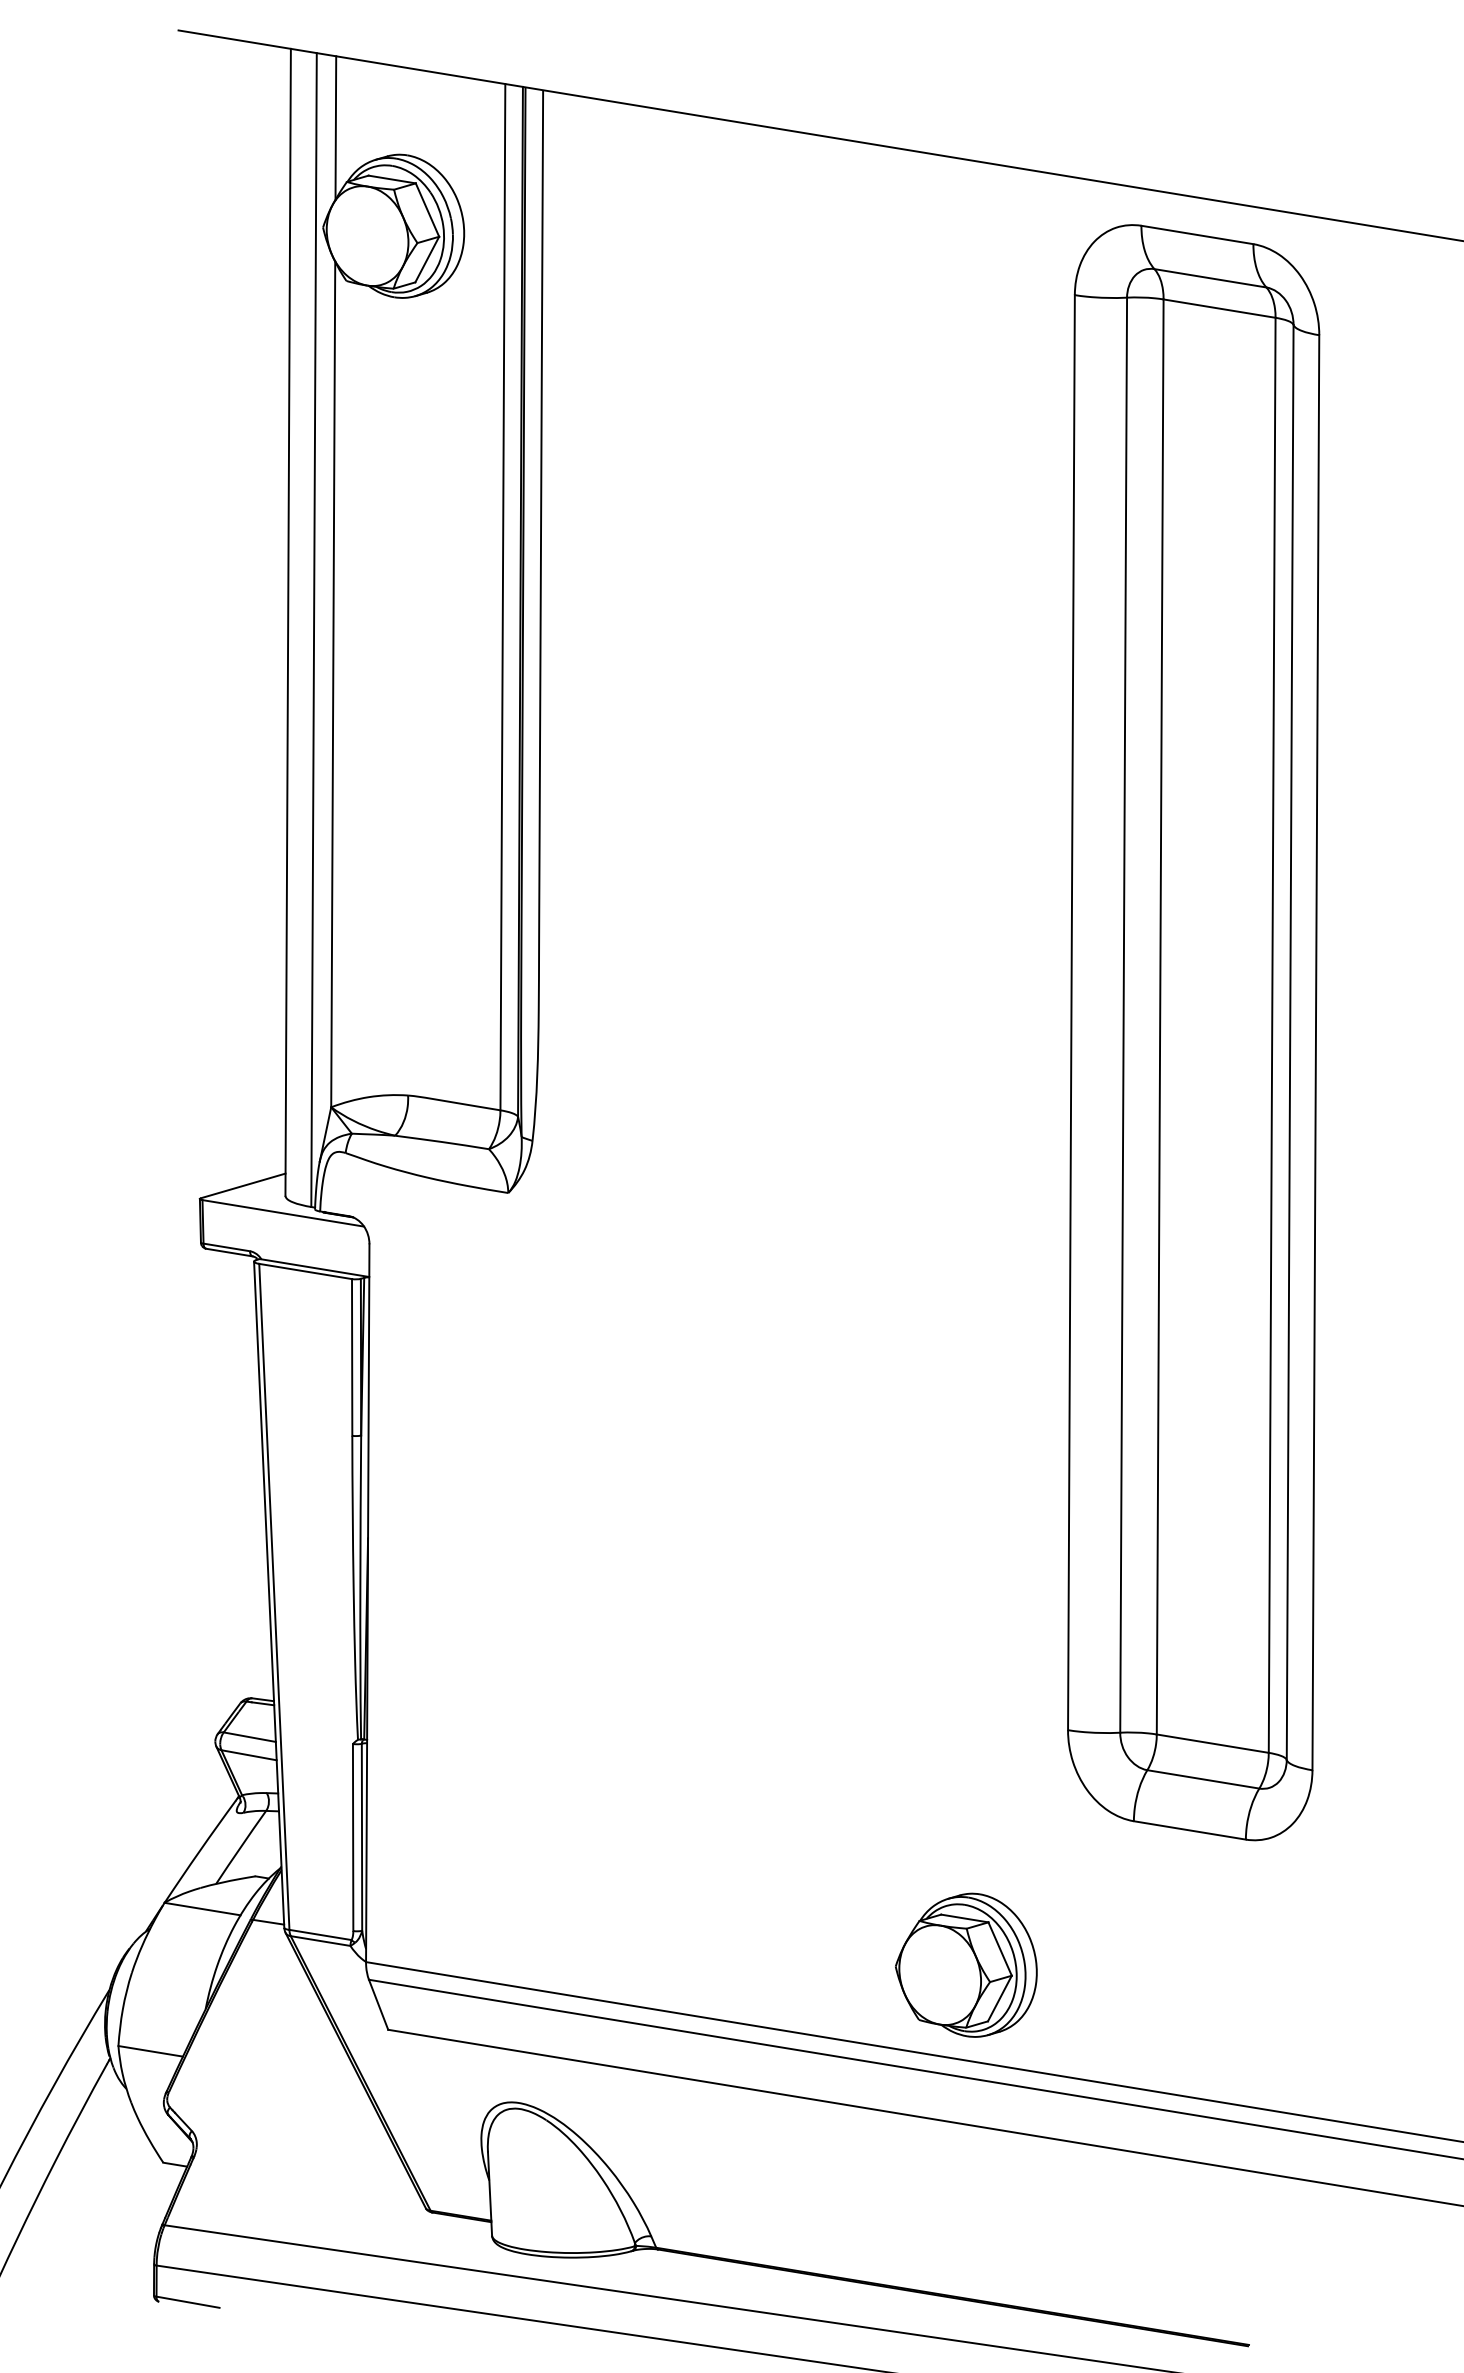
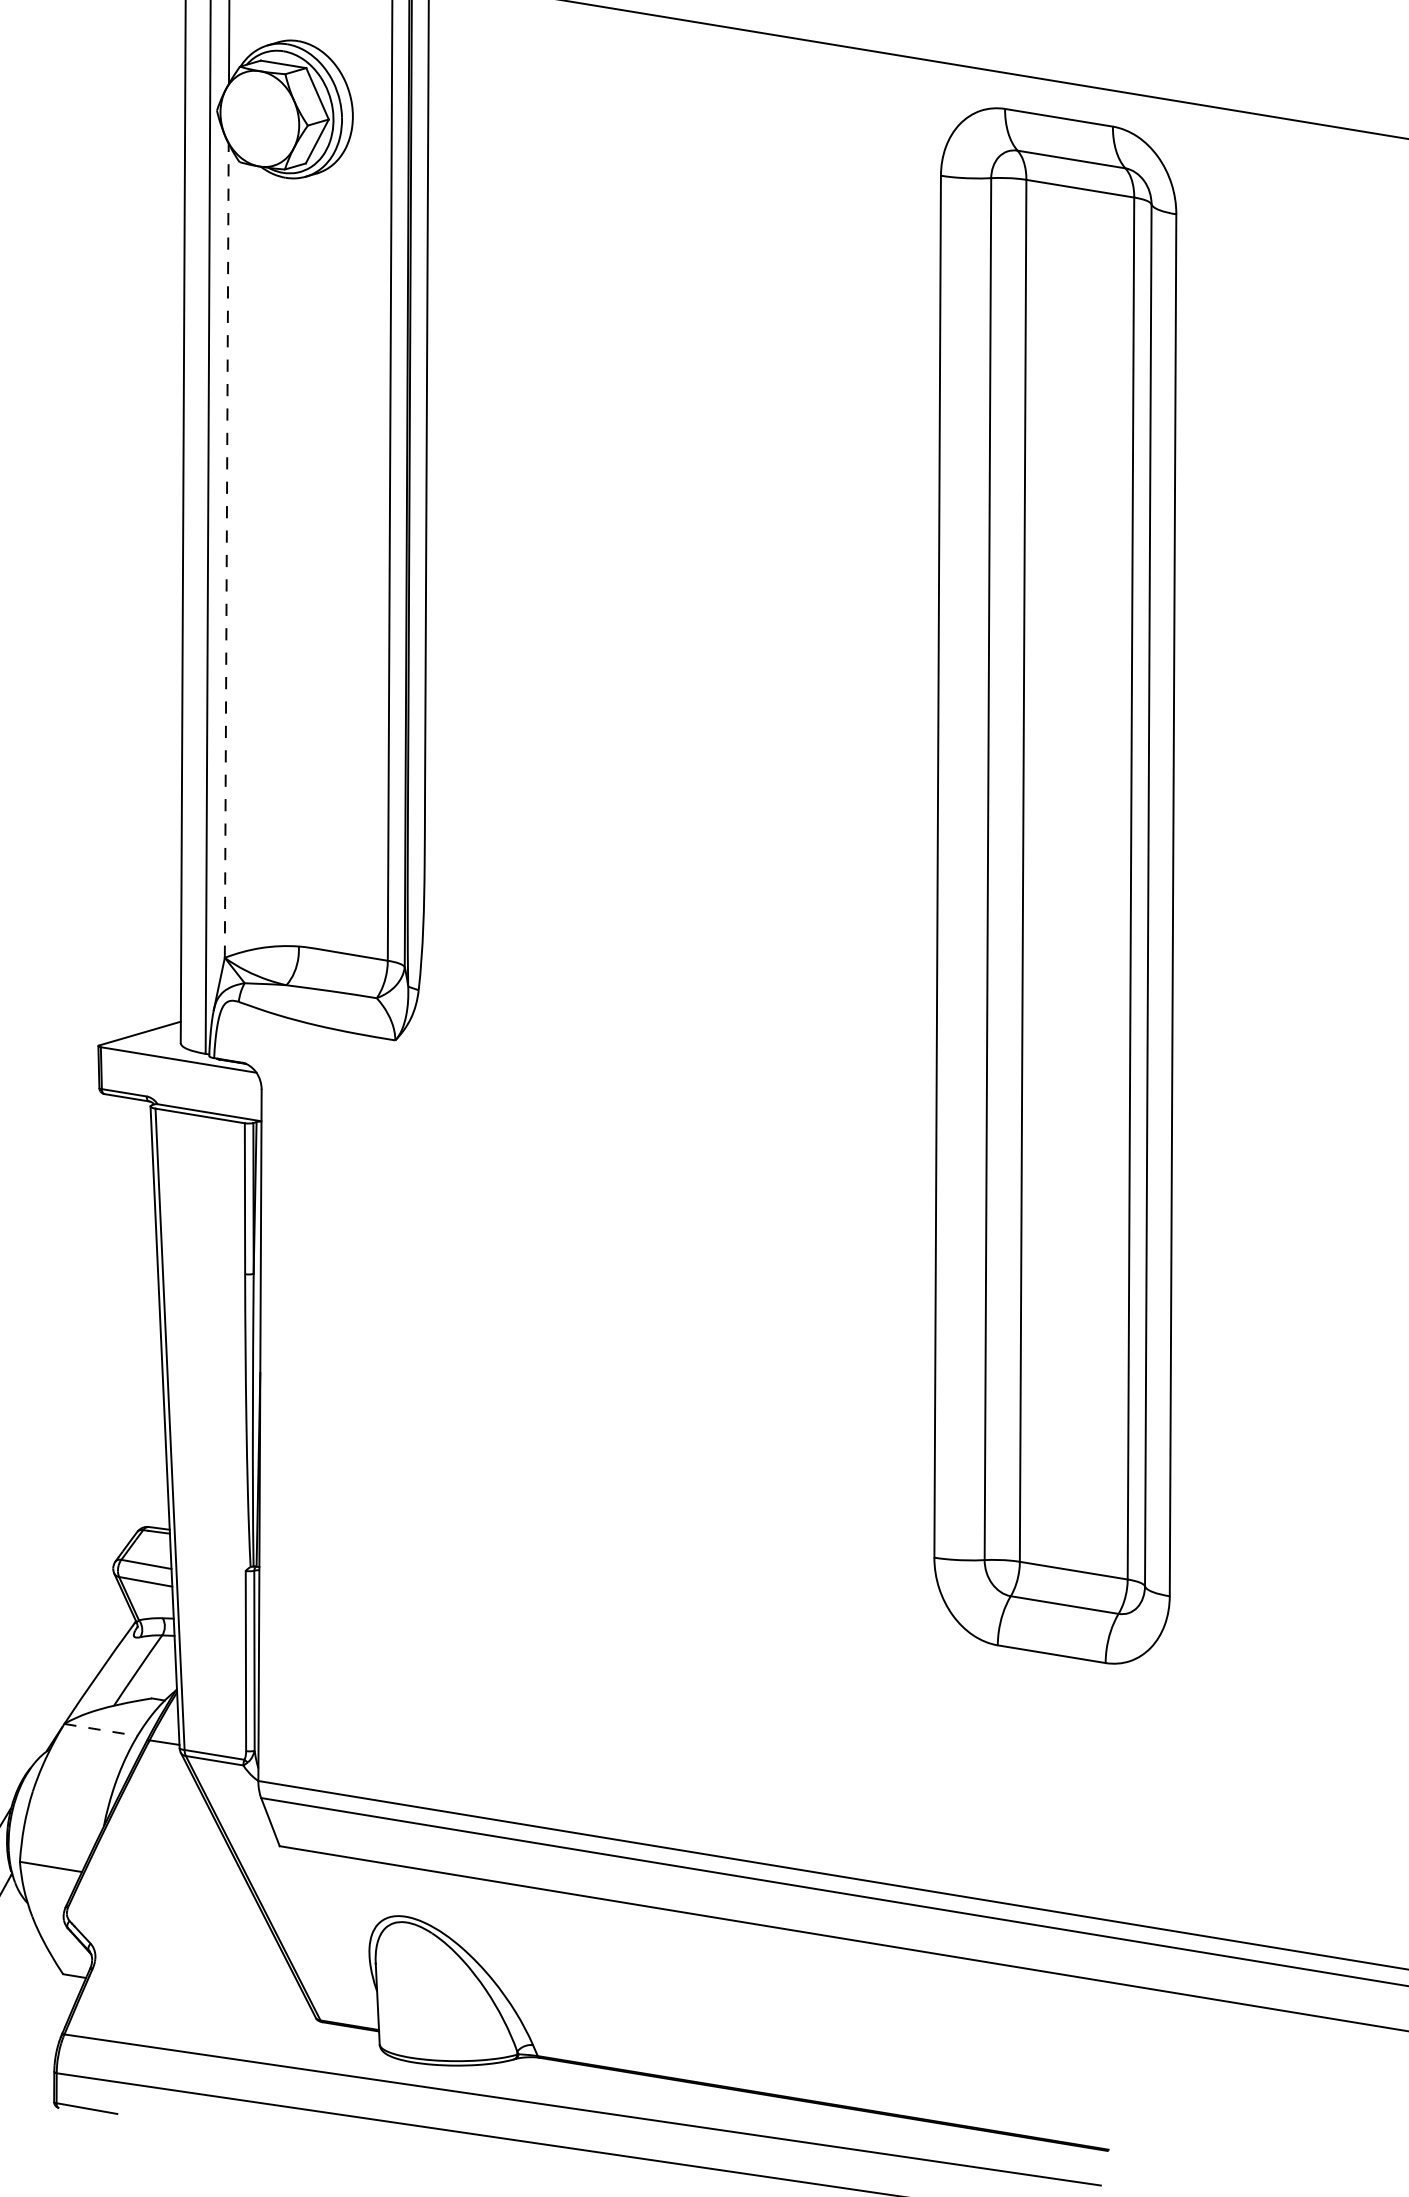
line: (333, 684) -> (227, 550), solid -> dashed
line: (202, 1909) -> (100, 1730), solid -> dashed
part: (966, 1964) -> (836, 1783), removed

